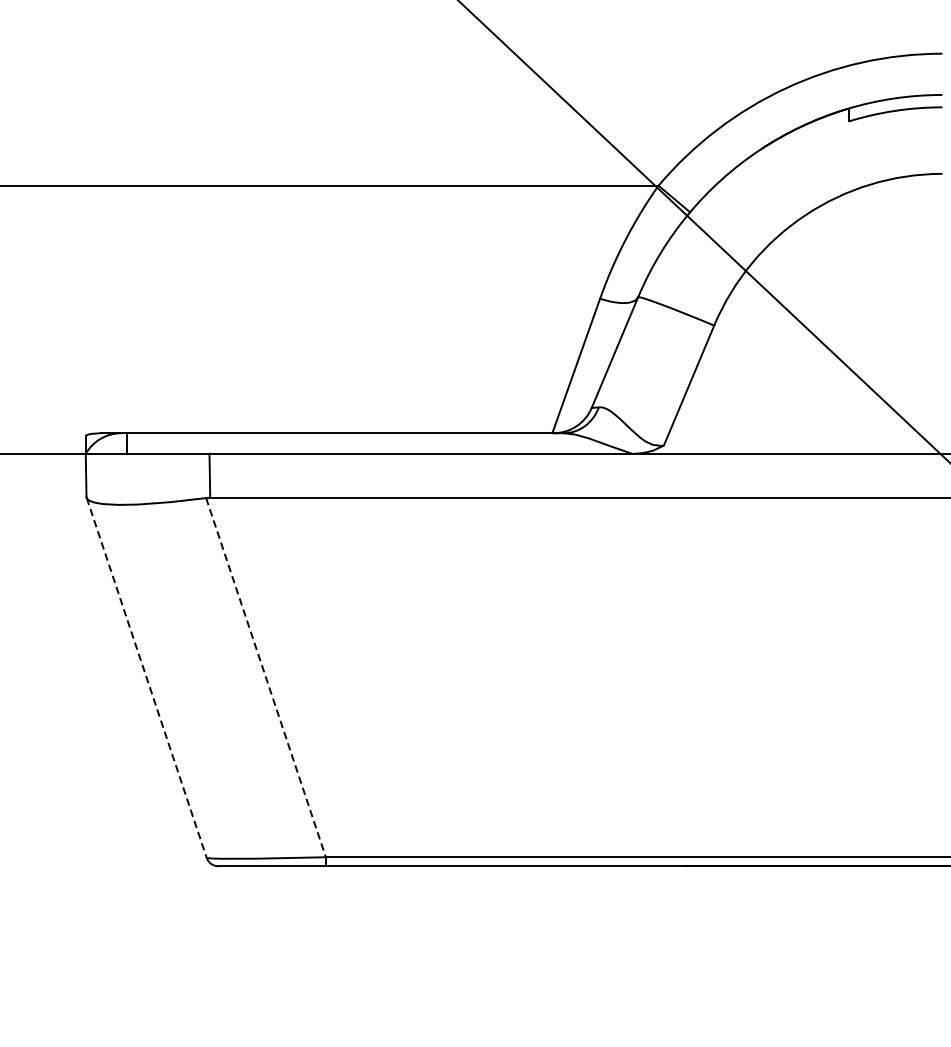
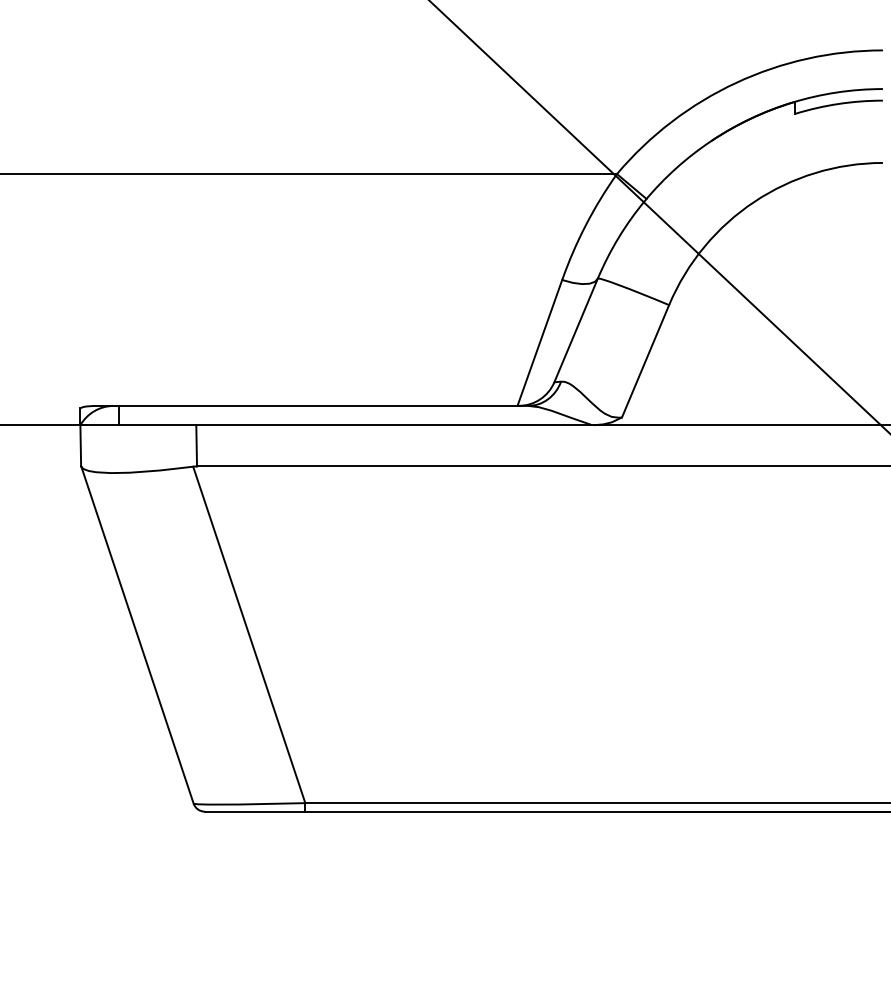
line: (146, 678) -> (137, 635), dashed -> solid
line: (266, 678) -> (249, 635), dashed -> solid

